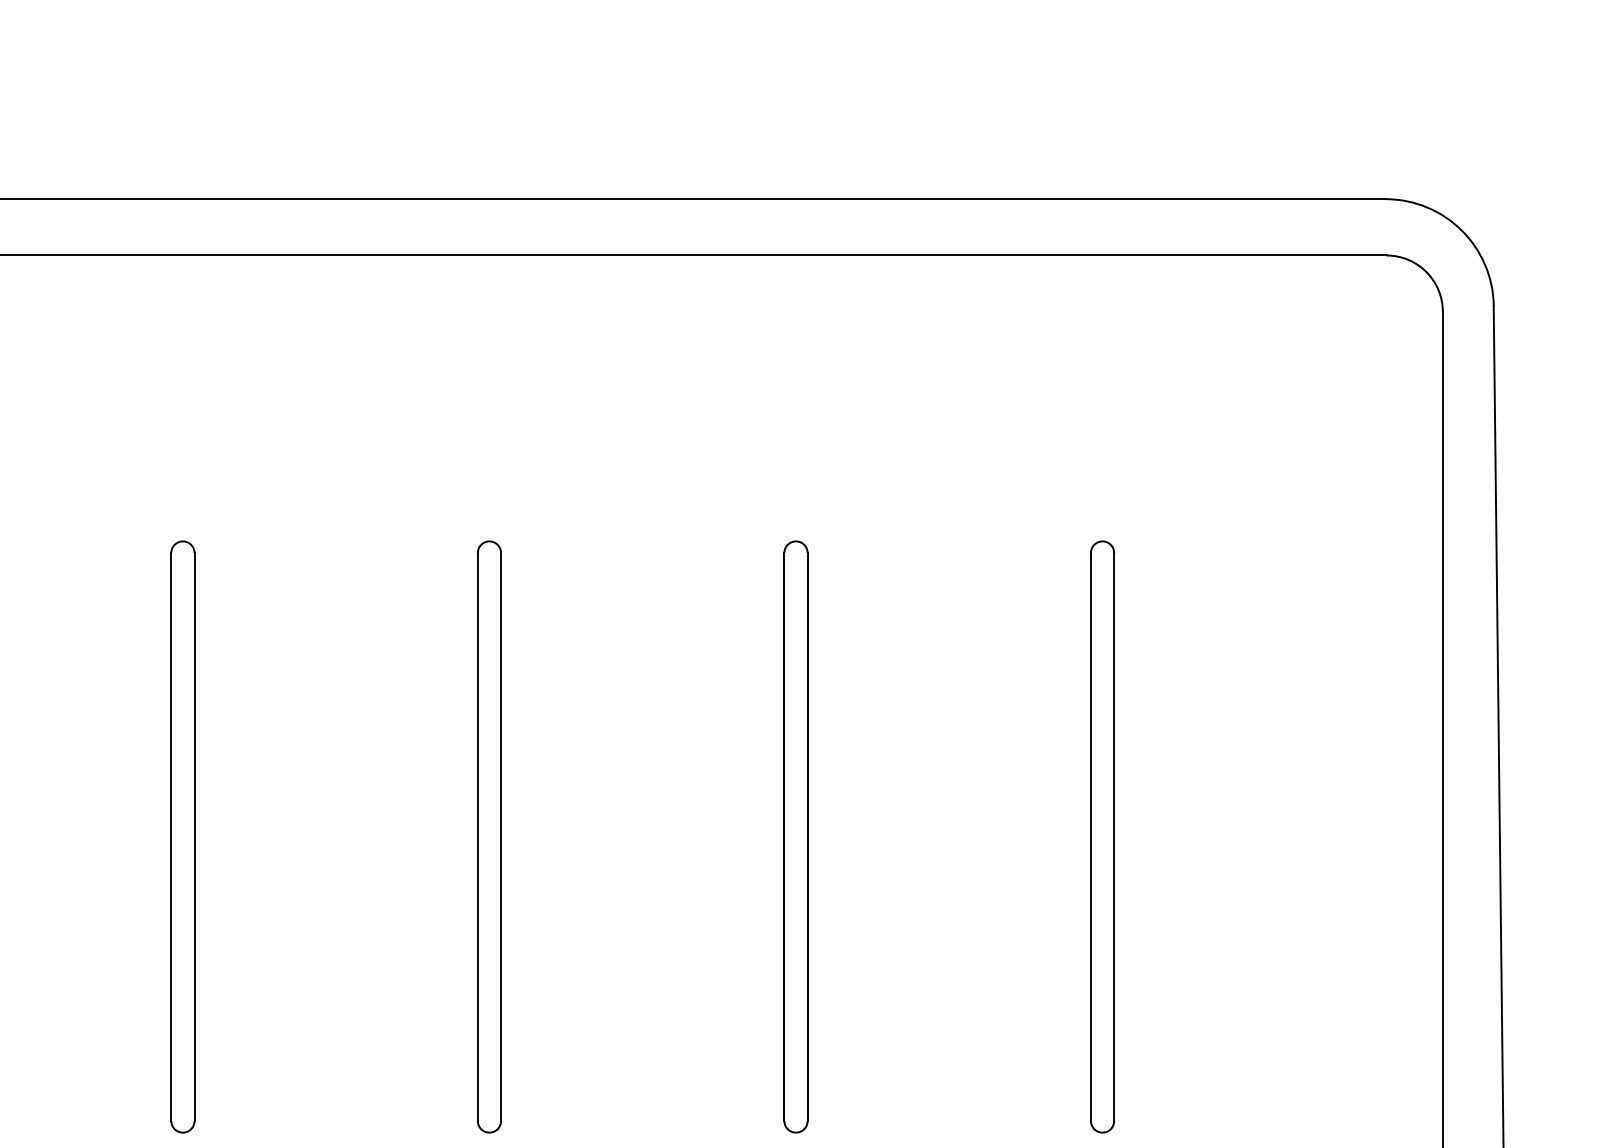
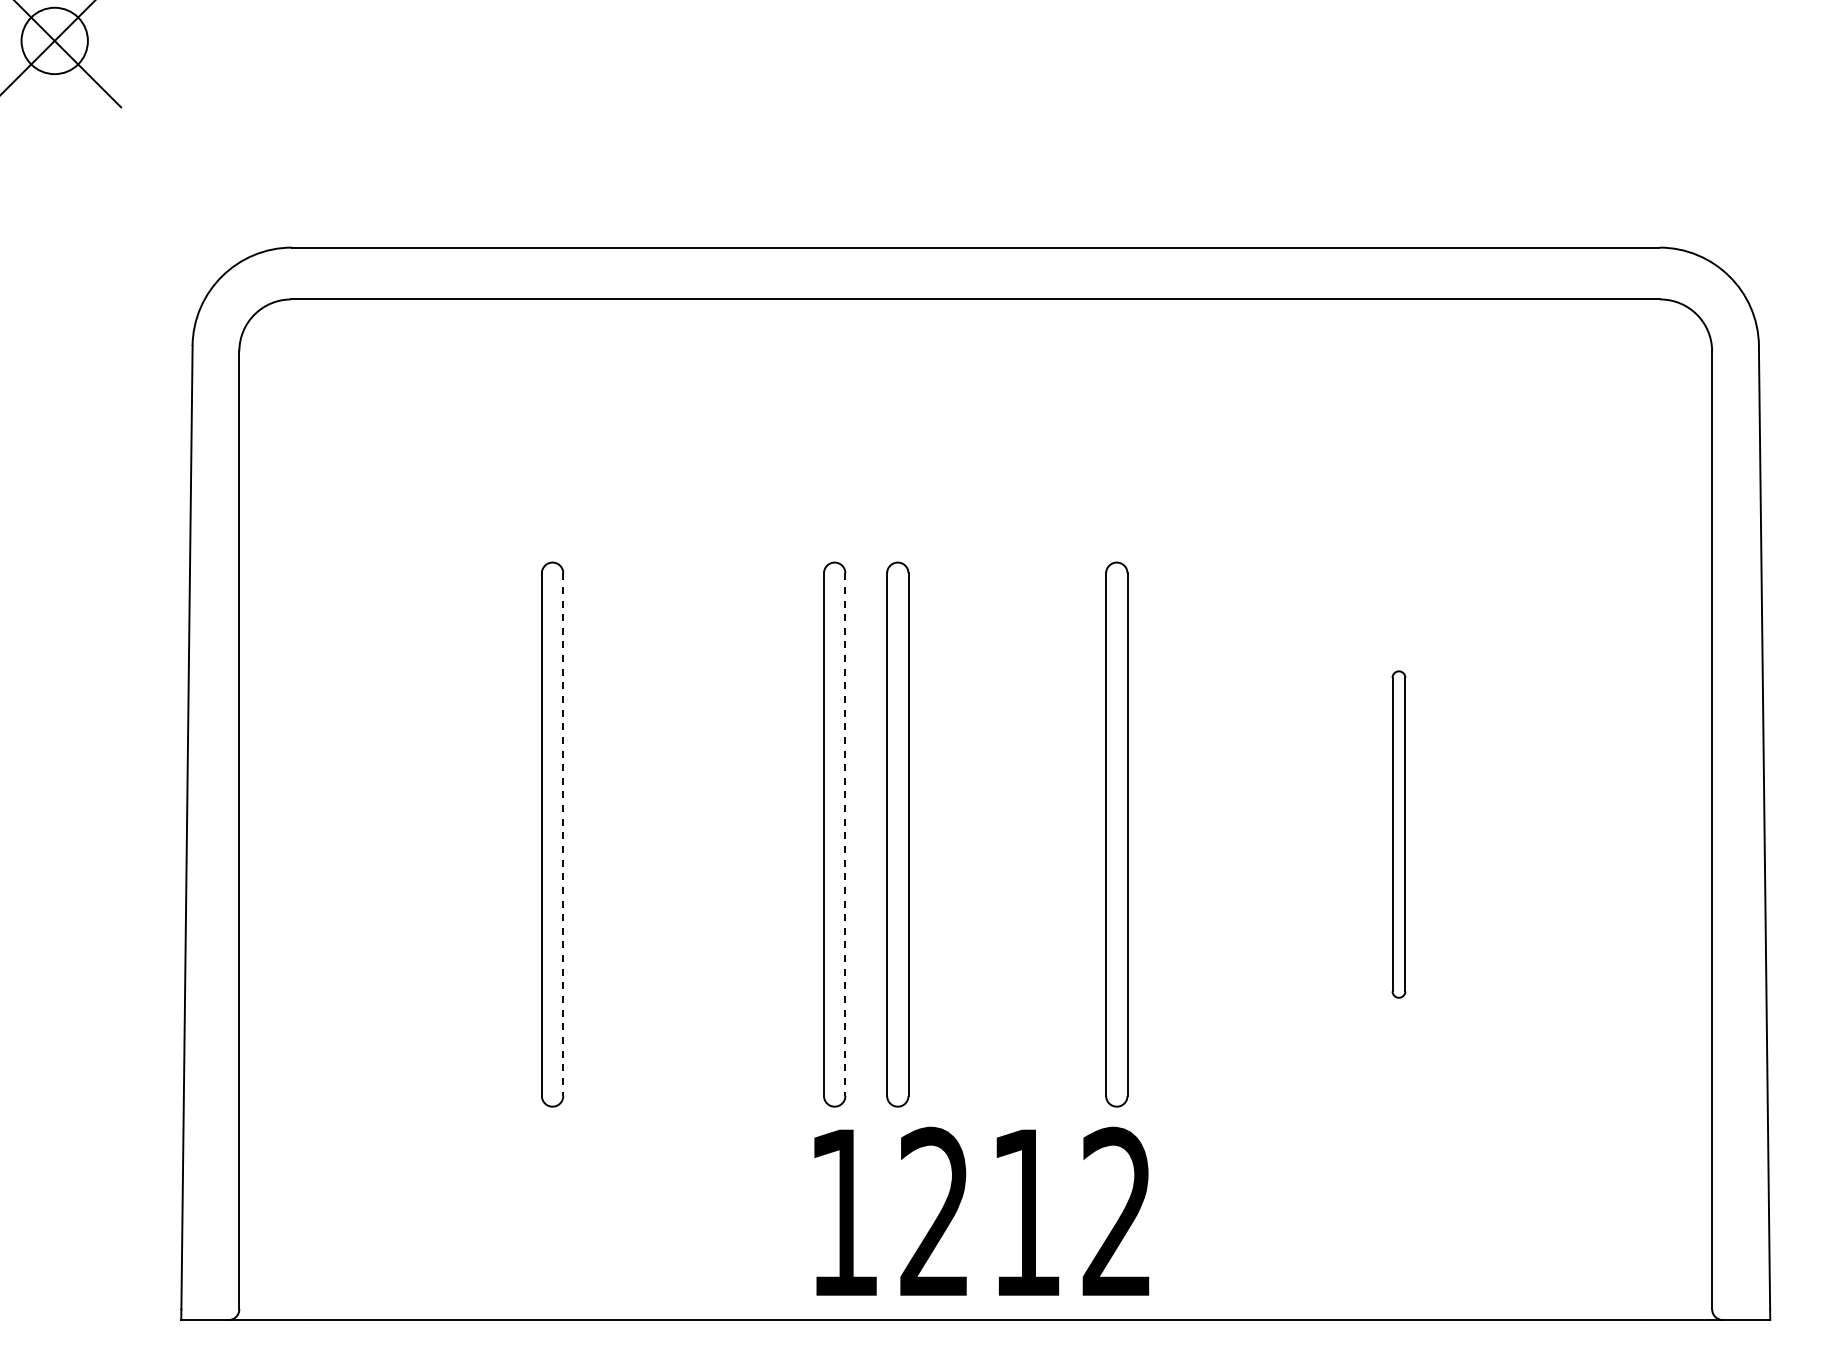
part: (557, 836) -> (897, 834), added
part: (1102, 836) -> (1398, 834), size x0.6
line: (194, 837) -> (563, 835), solid -> dashed
line: (501, 837) -> (845, 835), solid -> dashed

